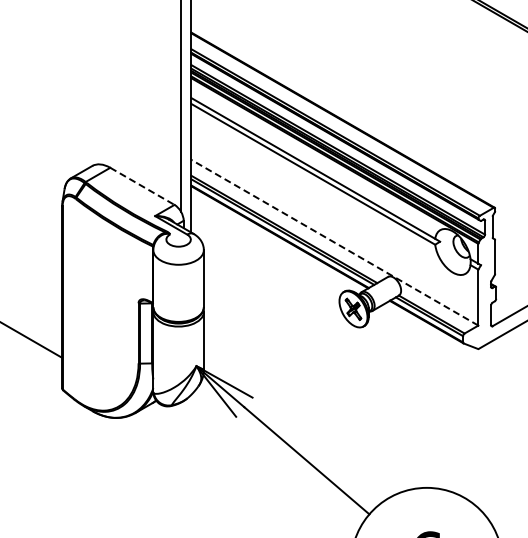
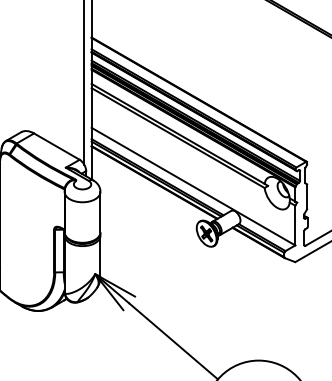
line: (142, 186) -> (56, 146), dashed -> solid
line: (334, 242) -> (193, 186), dashed -> solid

